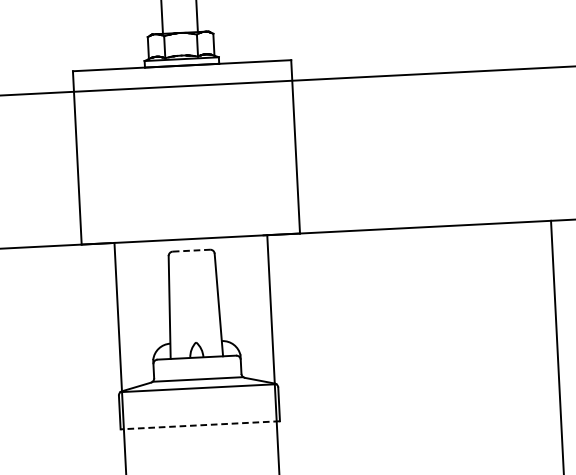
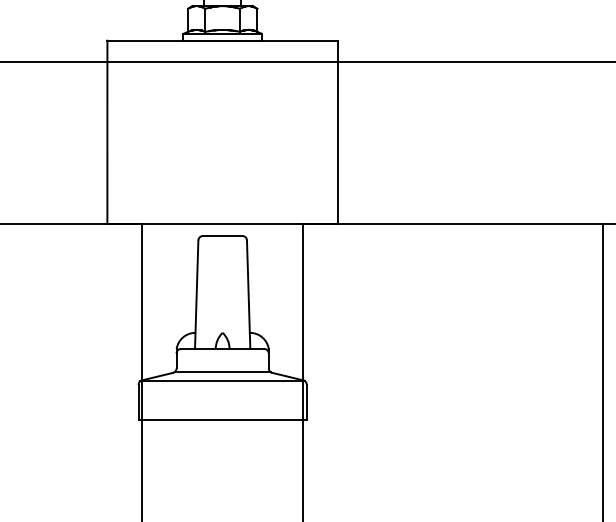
line: (191, 251) -> (222, 236), dashed -> solid
line: (200, 425) -> (222, 420), dashed -> solid

